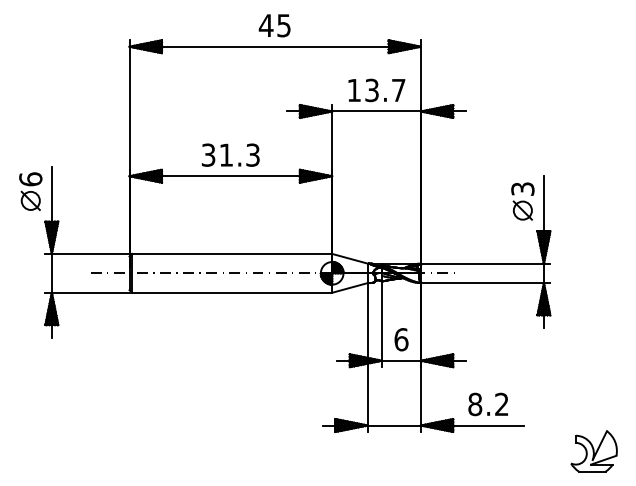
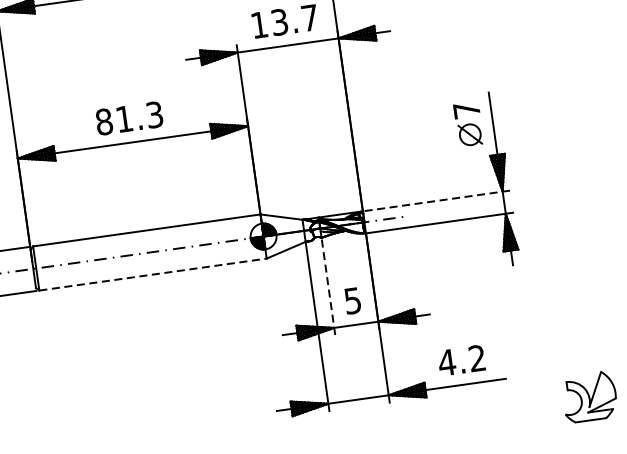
text: (208, 154) -> (104, 121), 31.3 -> 81.3
text: (522, 188) -> (466, 109), 3 -> 7
line: (485, 263) -> (436, 200), solid -> dashed
line: (232, 292) -> (153, 274), solid -> dashed
line: (382, 325) -> (329, 287), solid -> dashed
text: (401, 339) -> (352, 300), 6 -> 5
text: (474, 404) -> (446, 362), 8.2 -> 4.2

